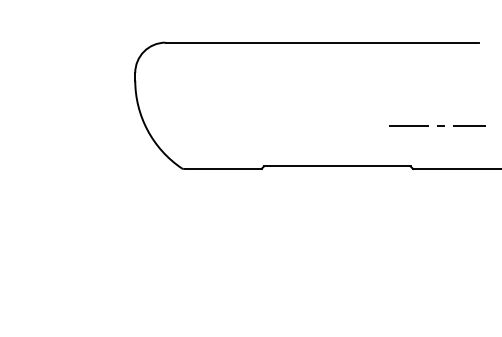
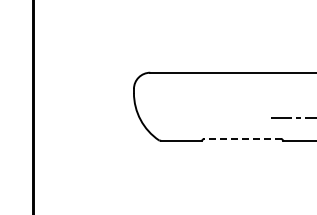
line: (337, 166) -> (242, 139), solid -> dashed

